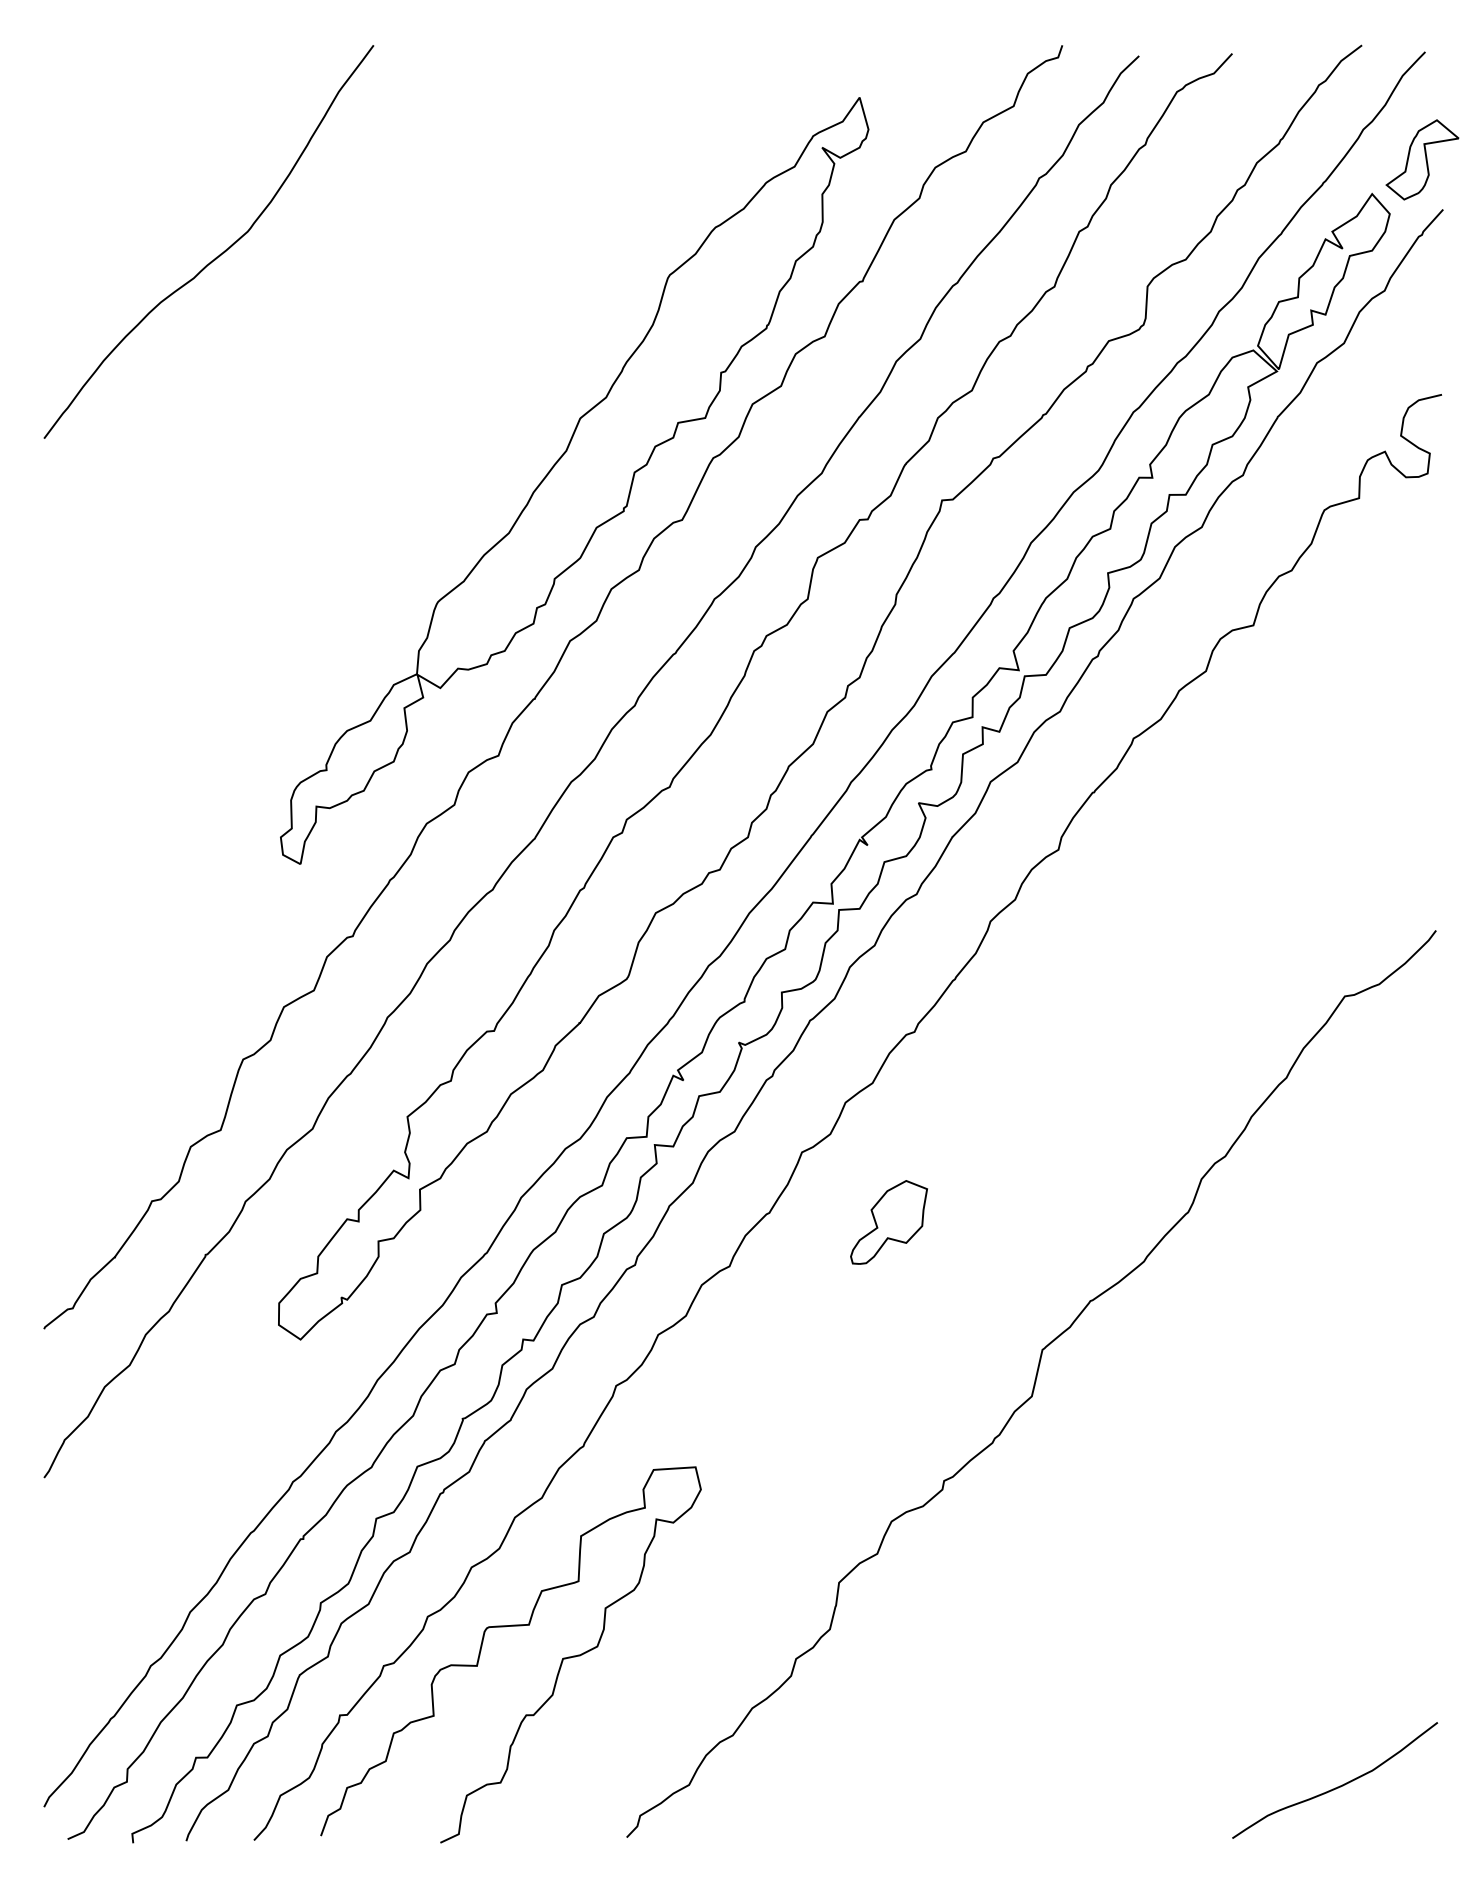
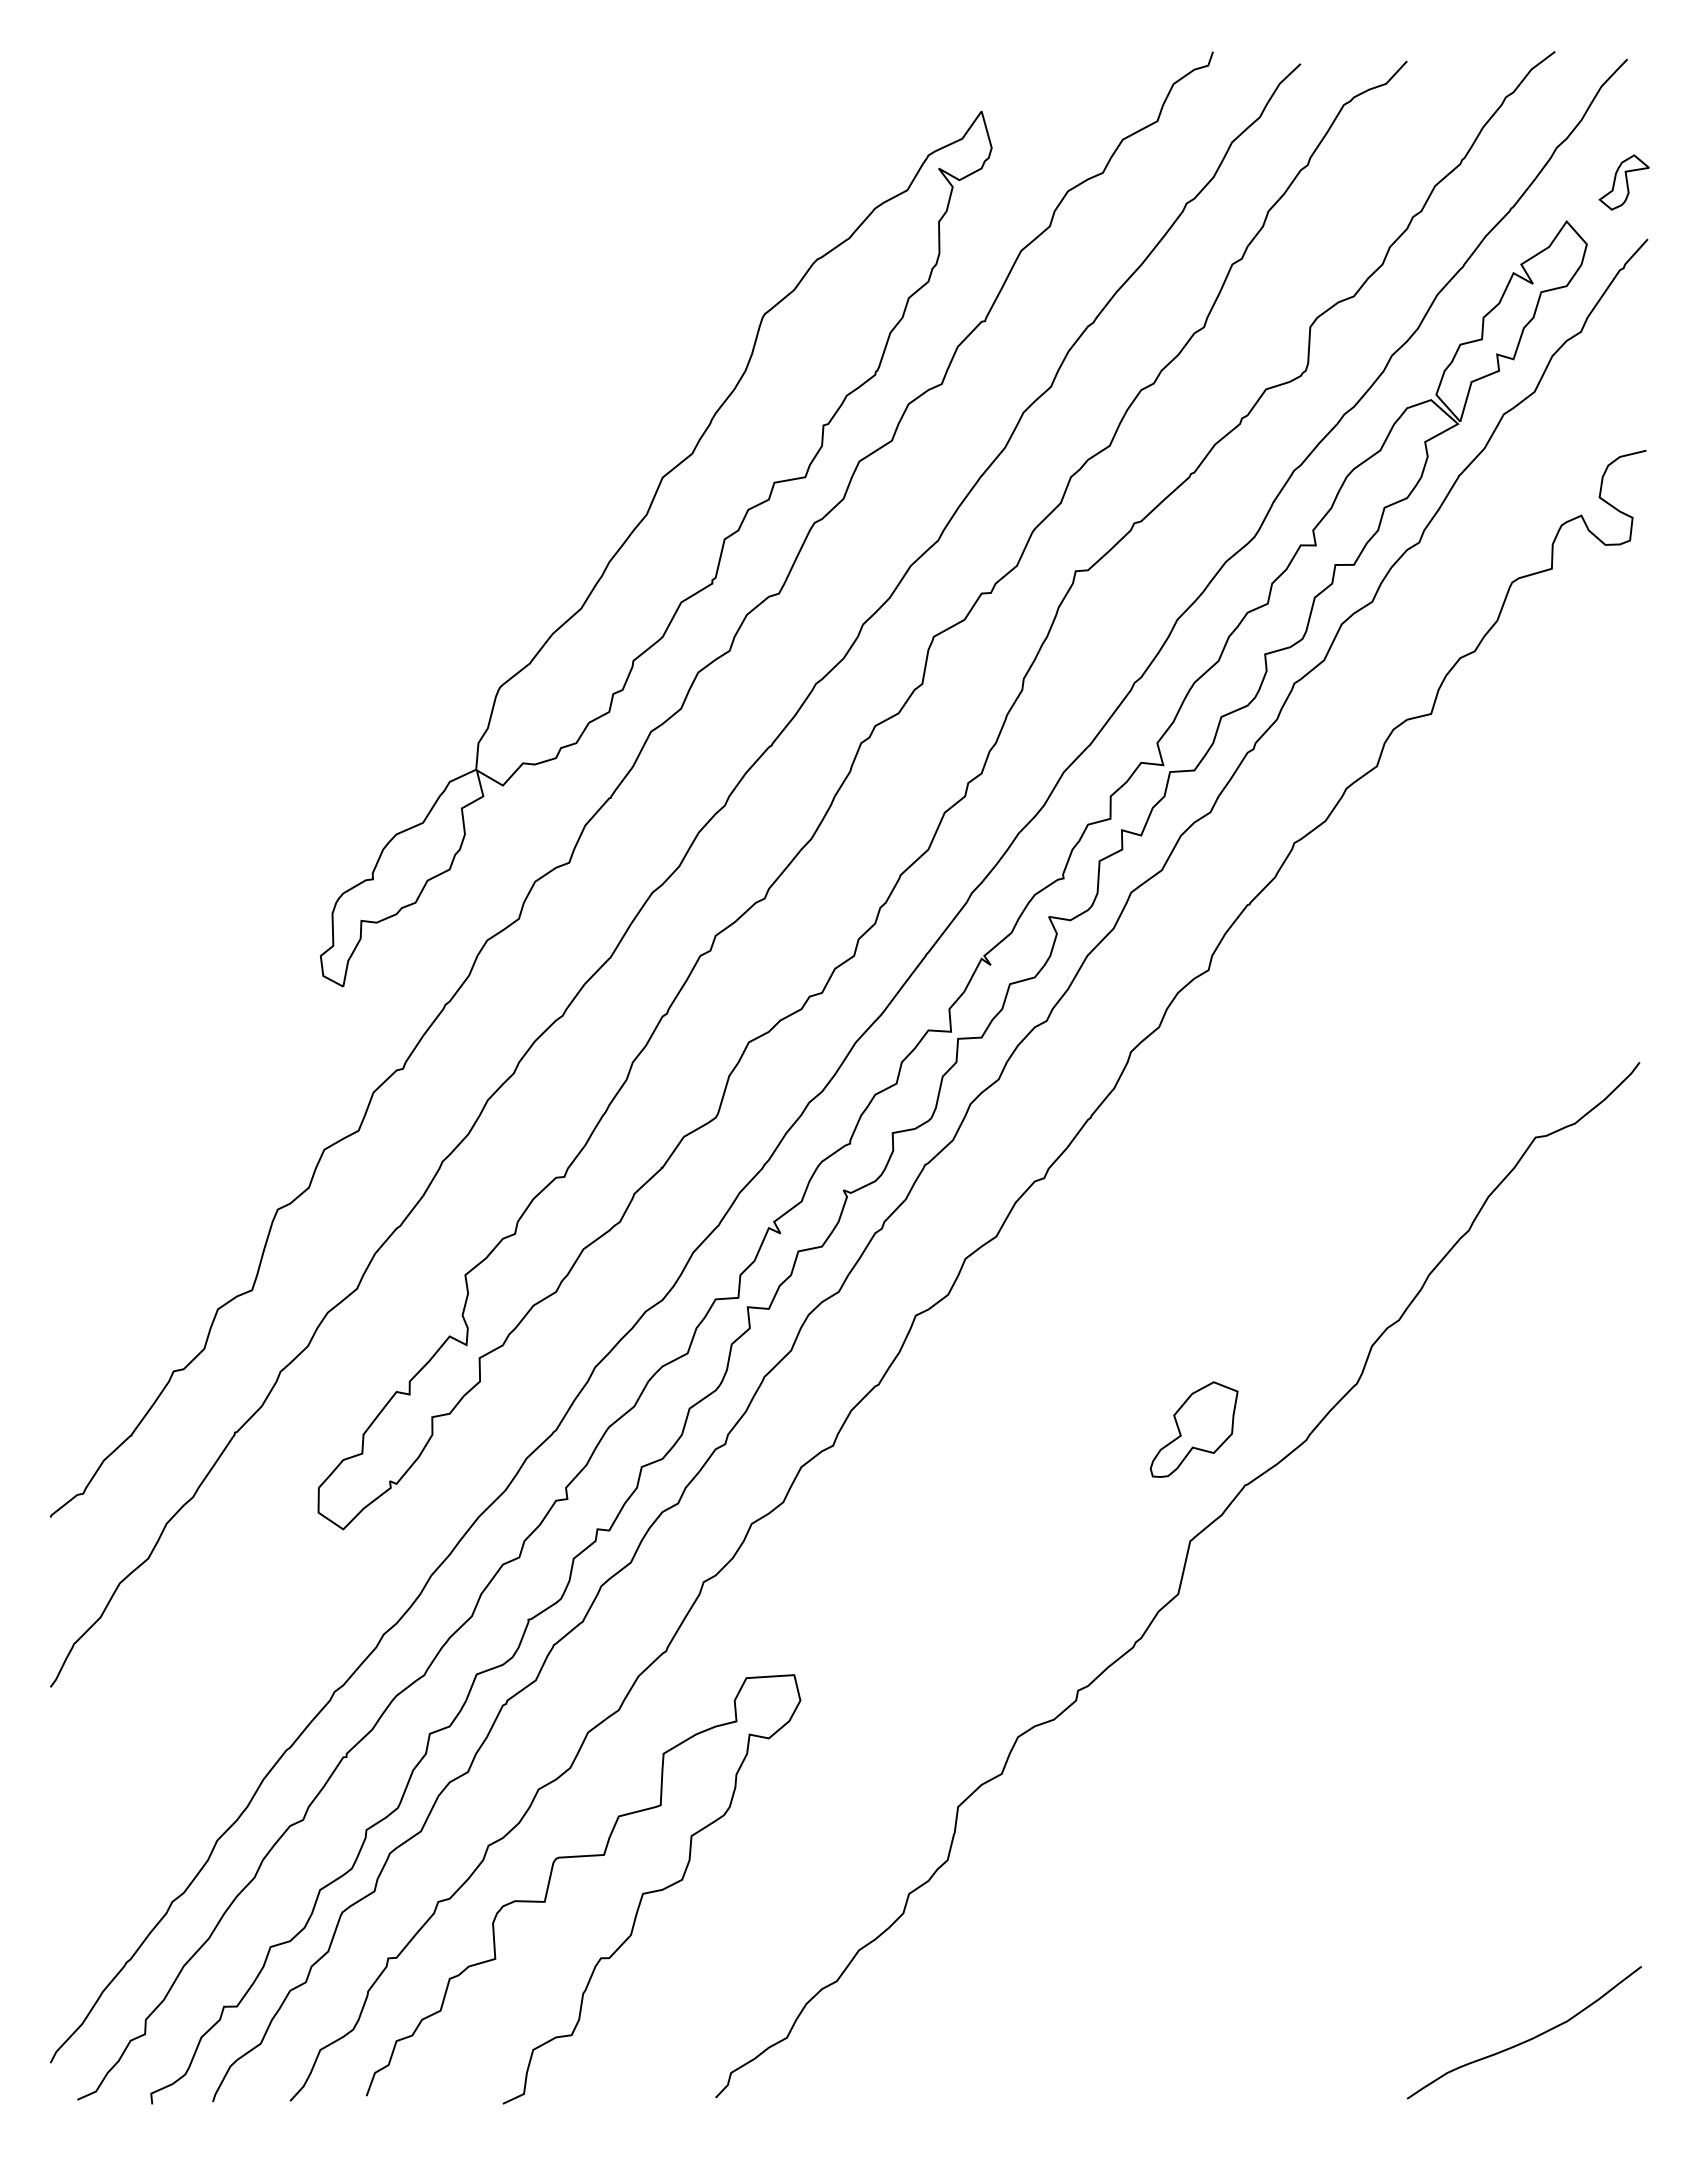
part: (1422, 159) -> (1624, 182), size x0.6
curve: (218, 255) -> (249, 291), removed
part: (888, 1222) -> (1193, 1429), moved

